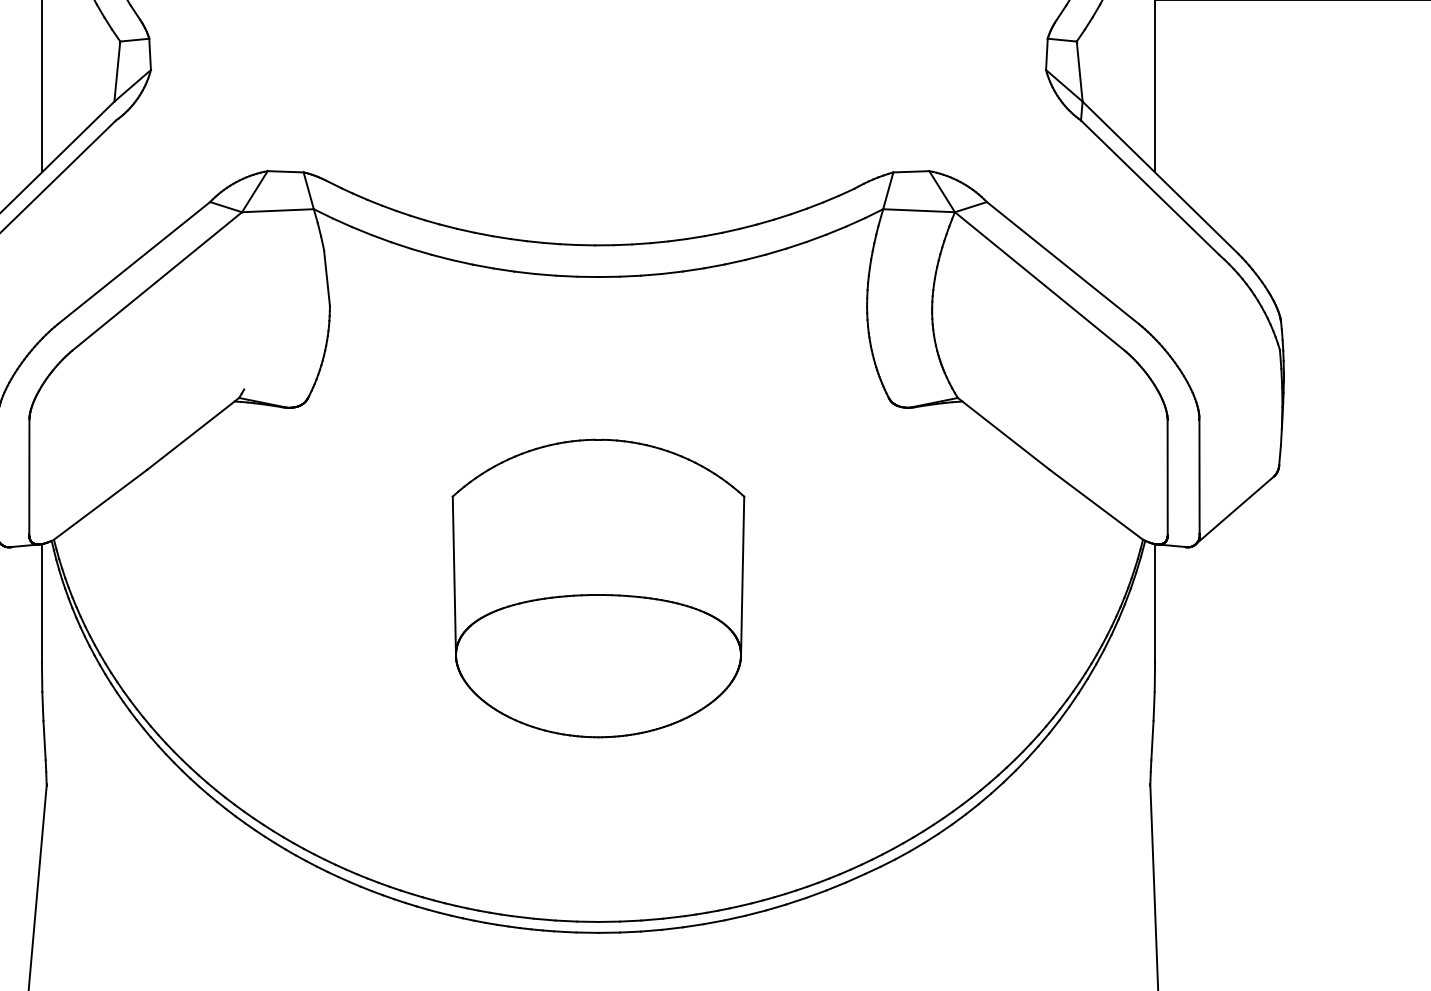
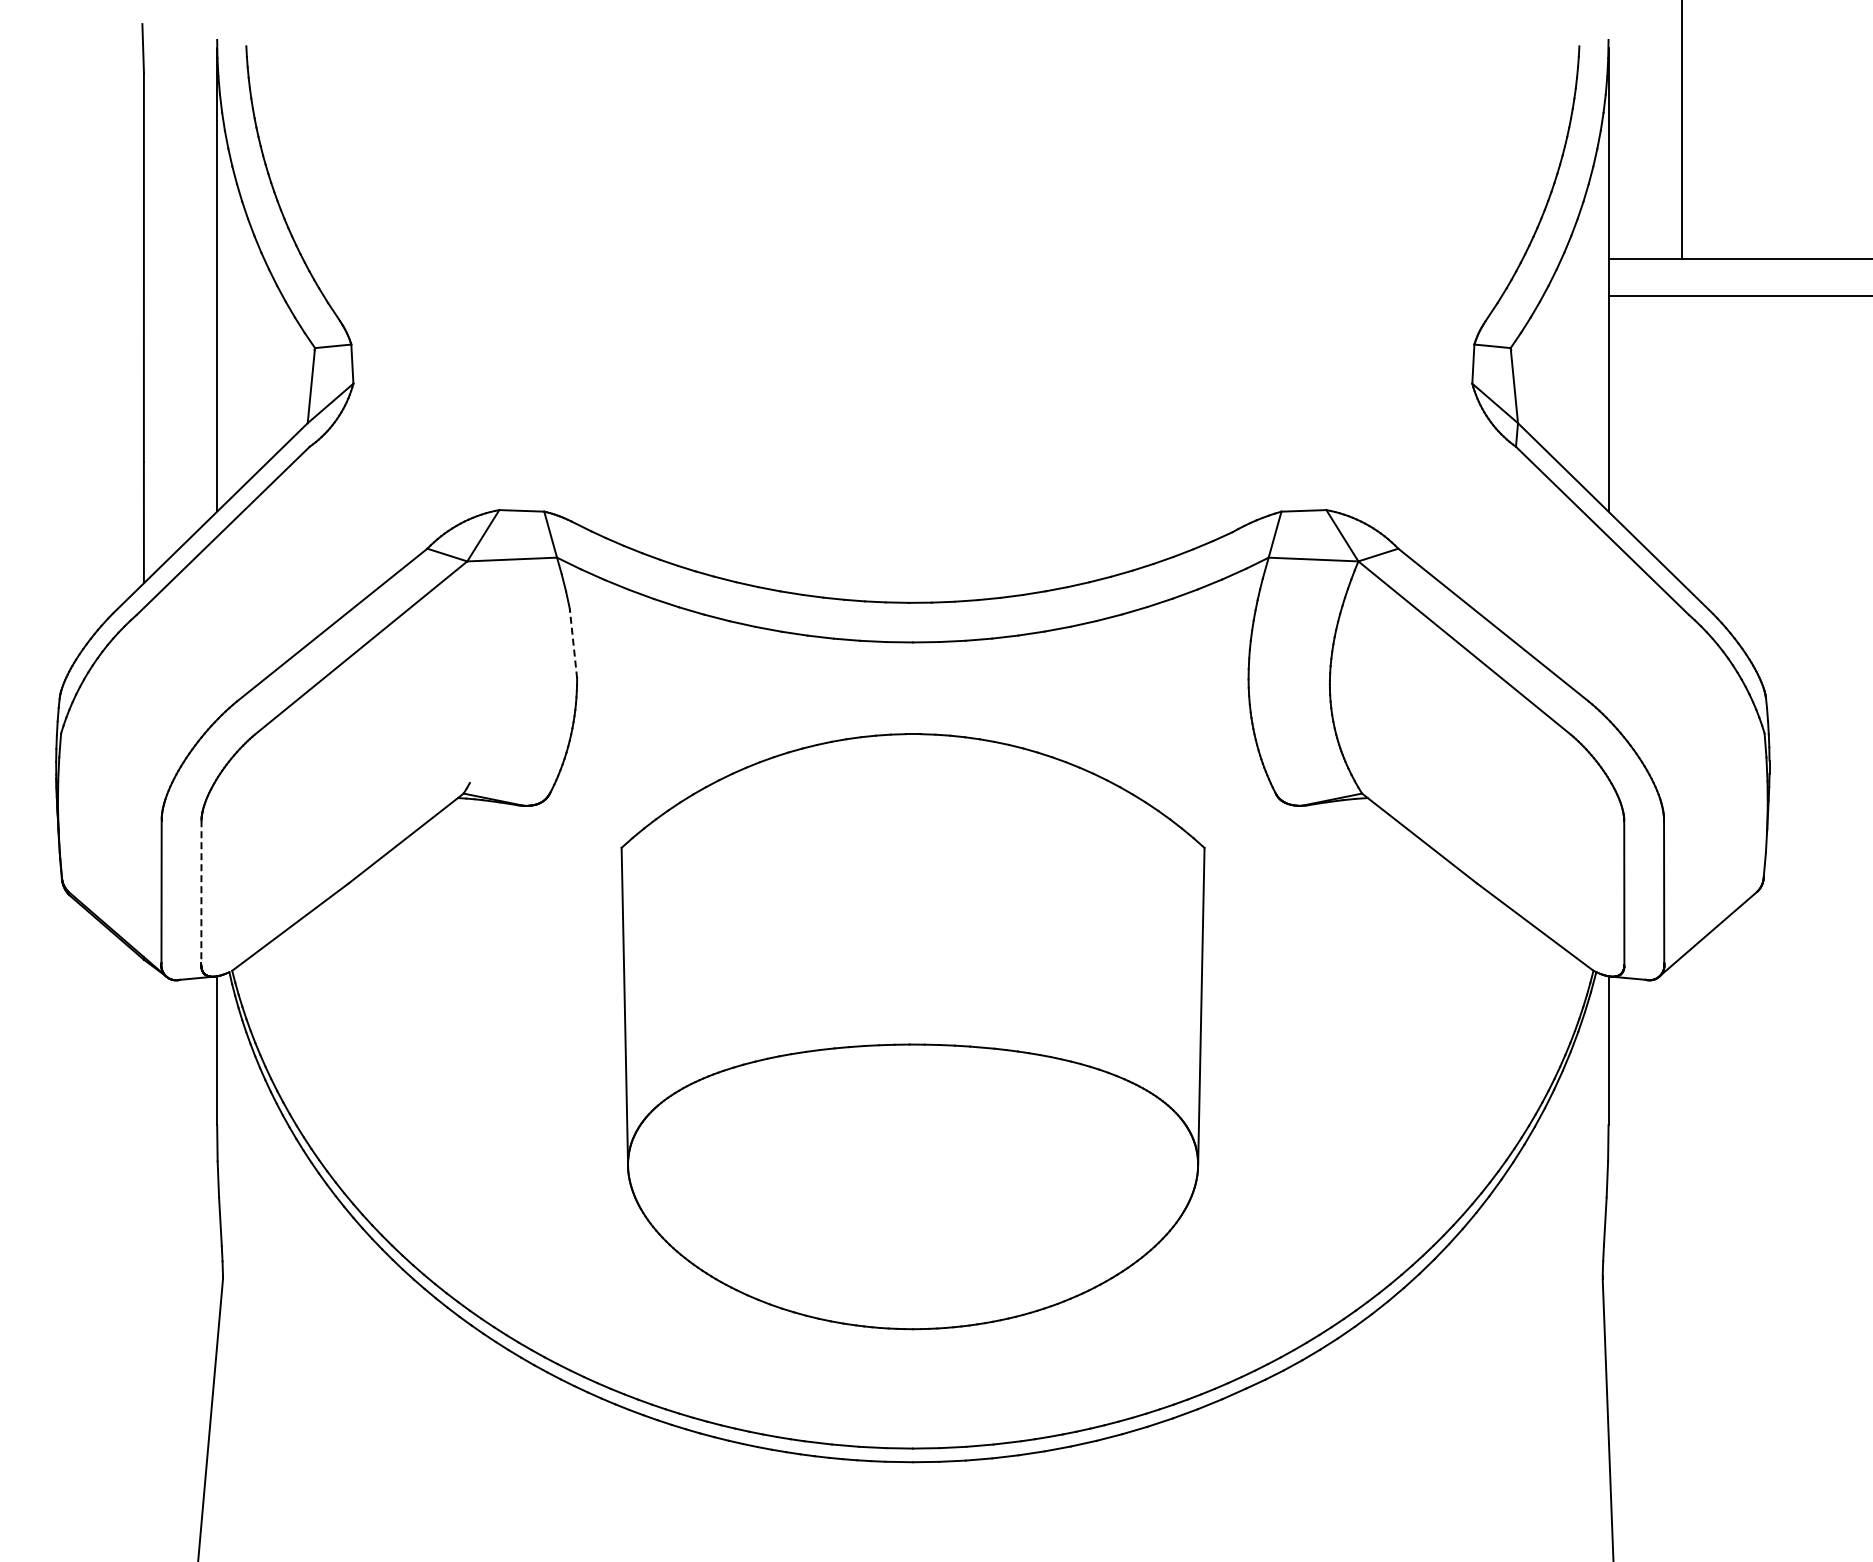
line: (327, 277) -> (573, 643), solid -> dashed
line: (29, 476) -> (201, 891), solid -> dashed
part: (598, 588) -> (912, 1031), size x1.6

